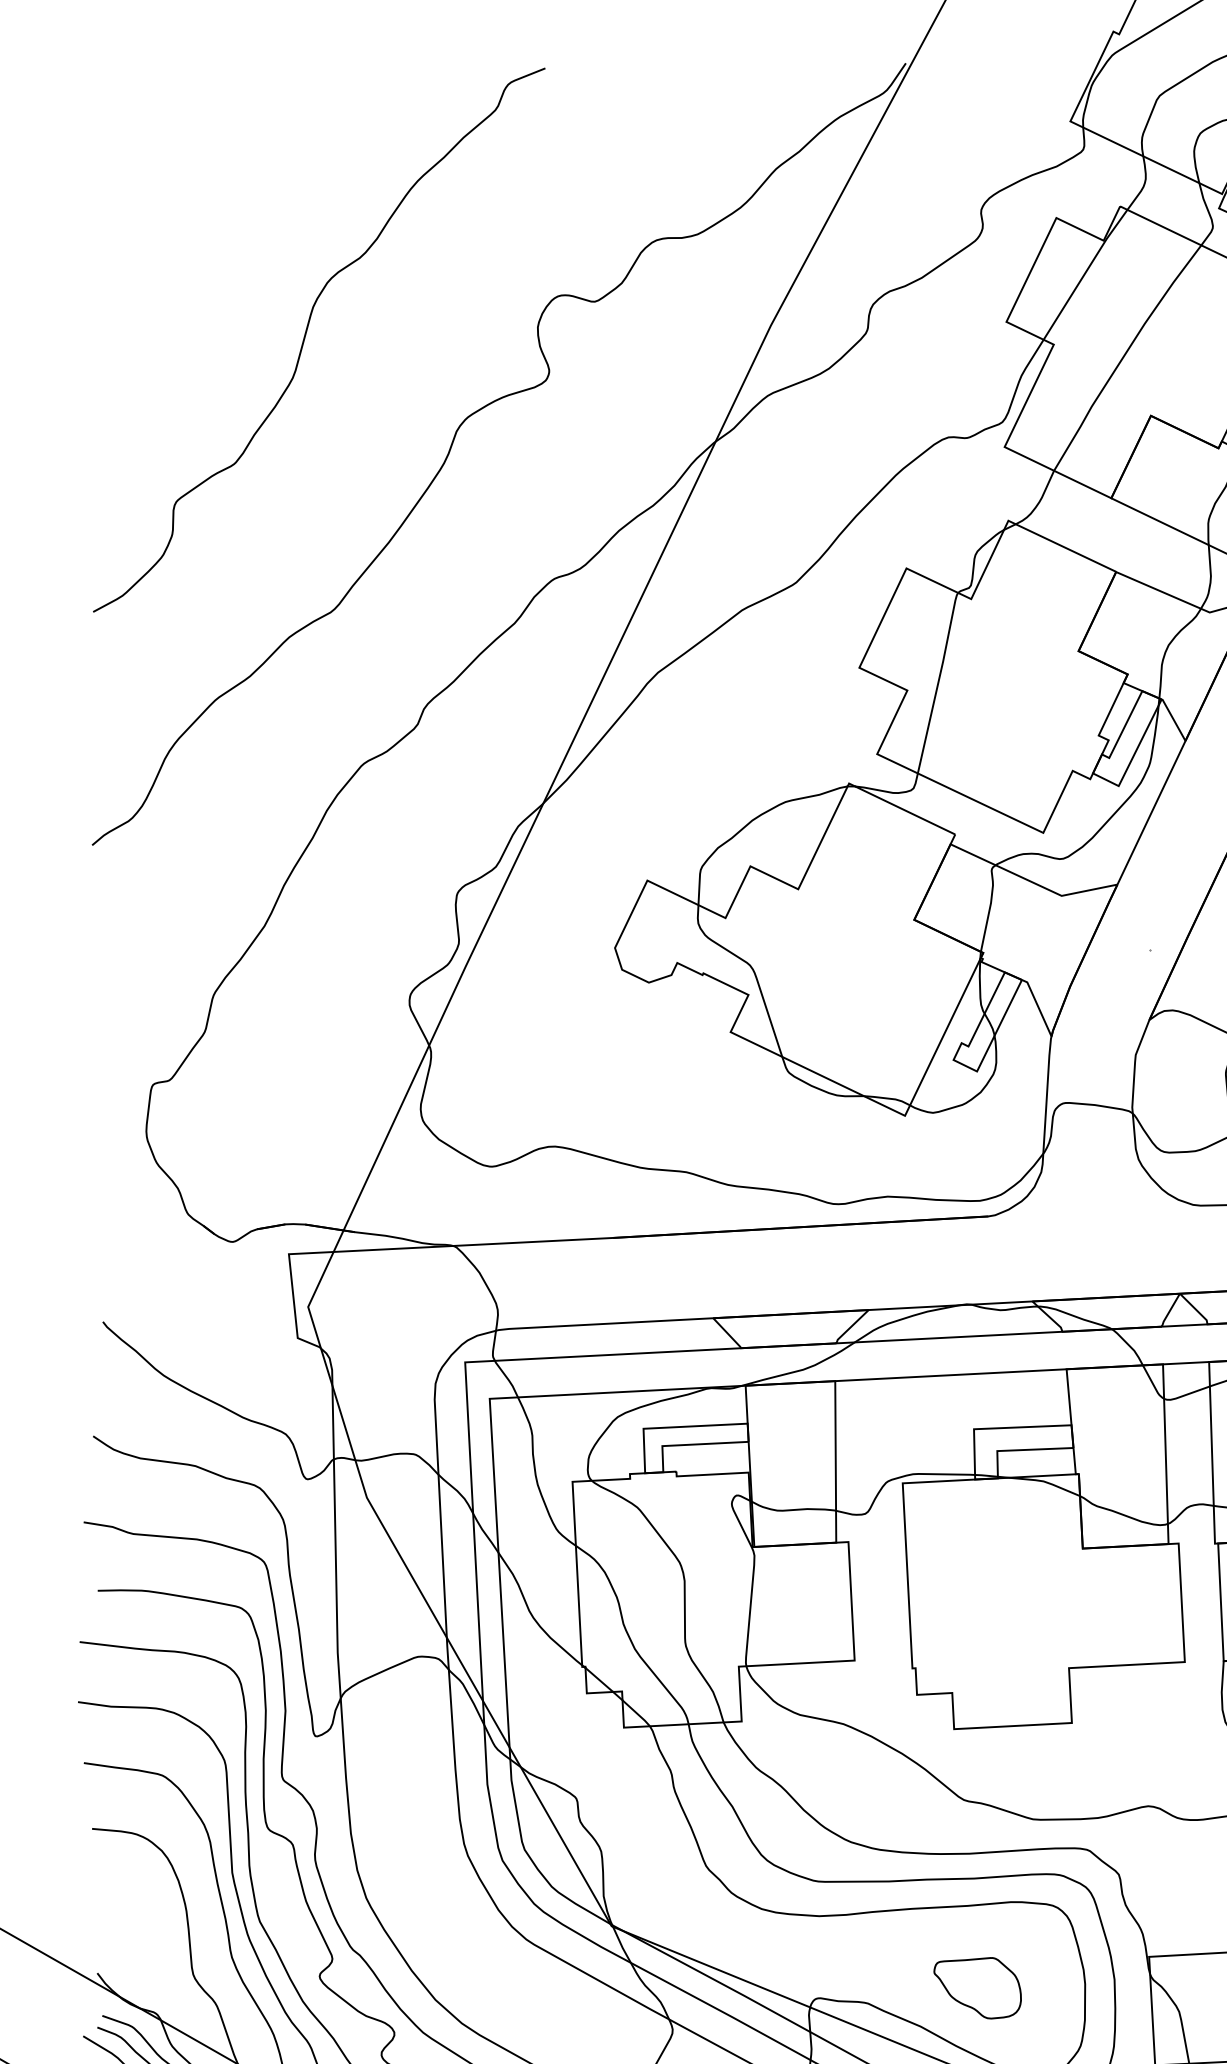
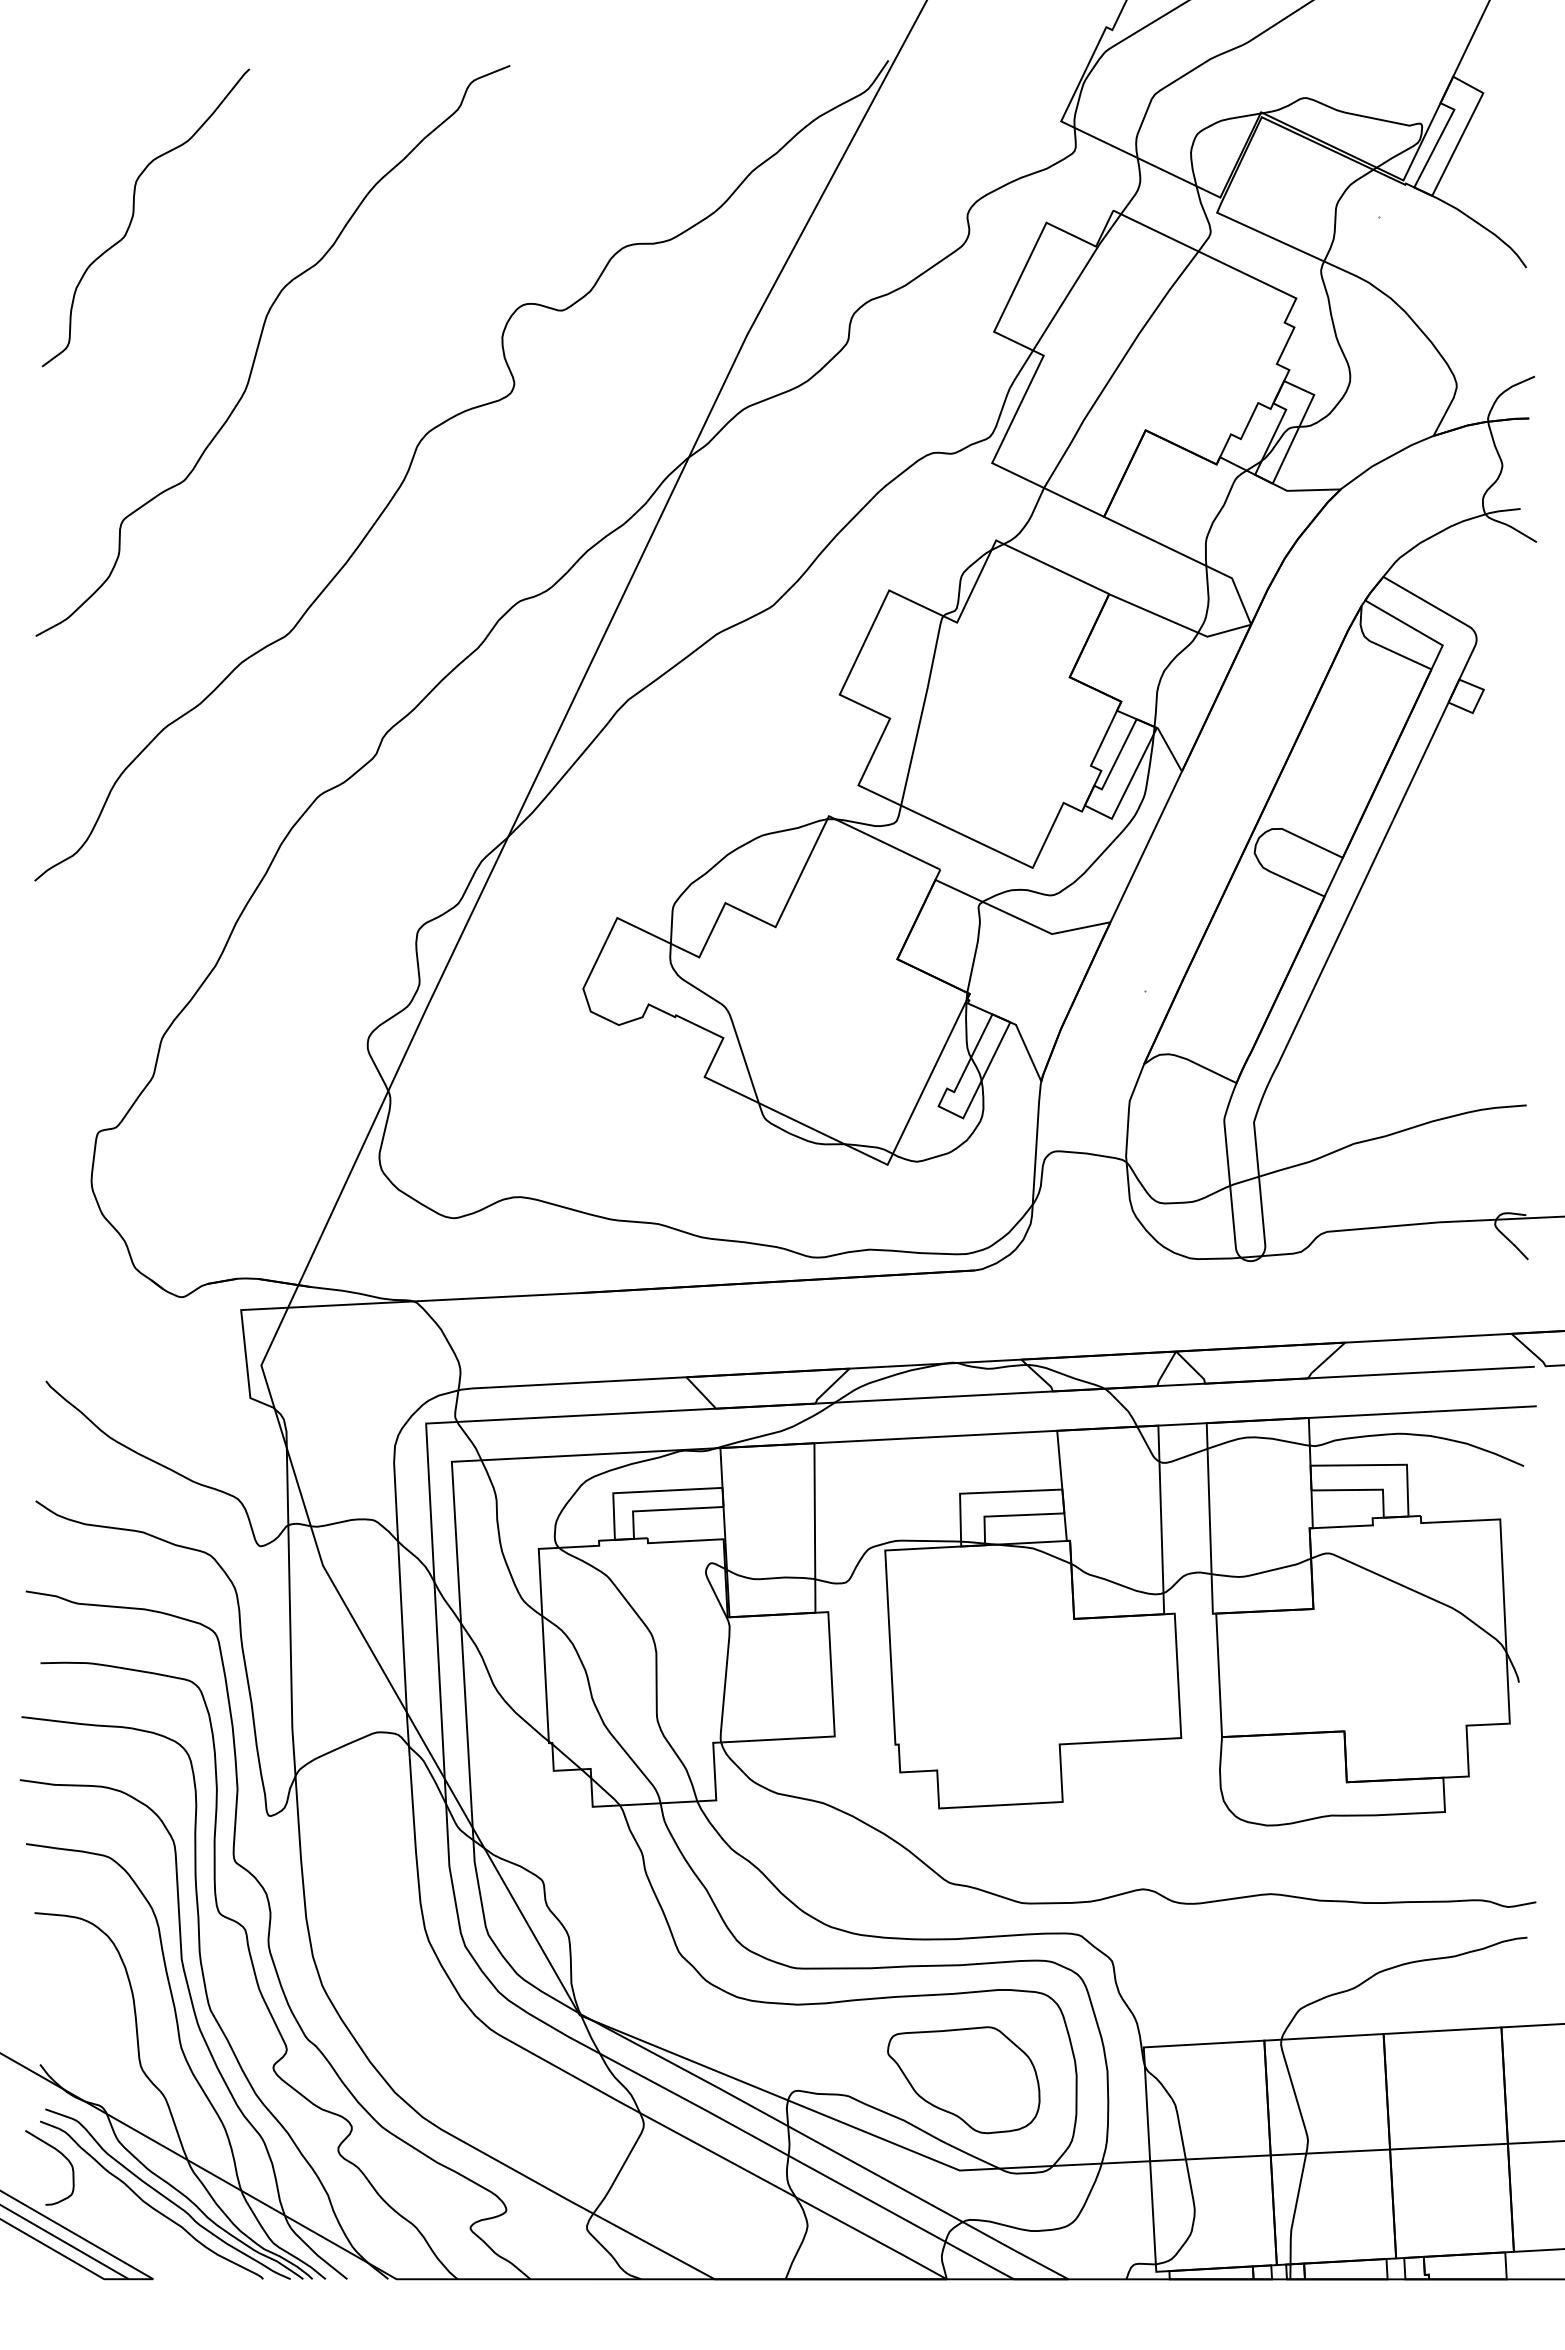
curve: (187, 209) -> (134, 213), added
part: (977, 1988) -> (963, 2080), size x1.67

